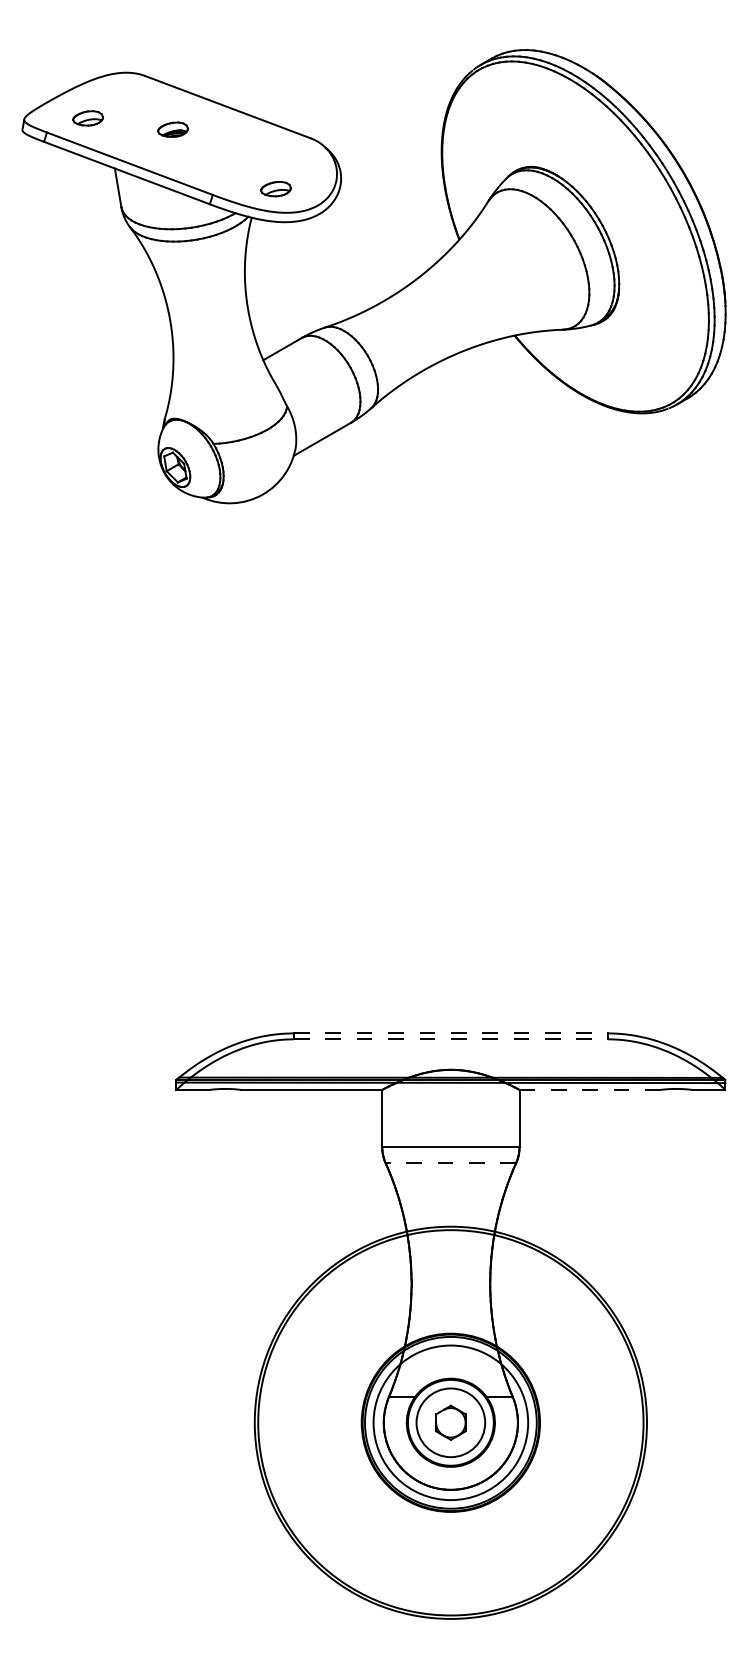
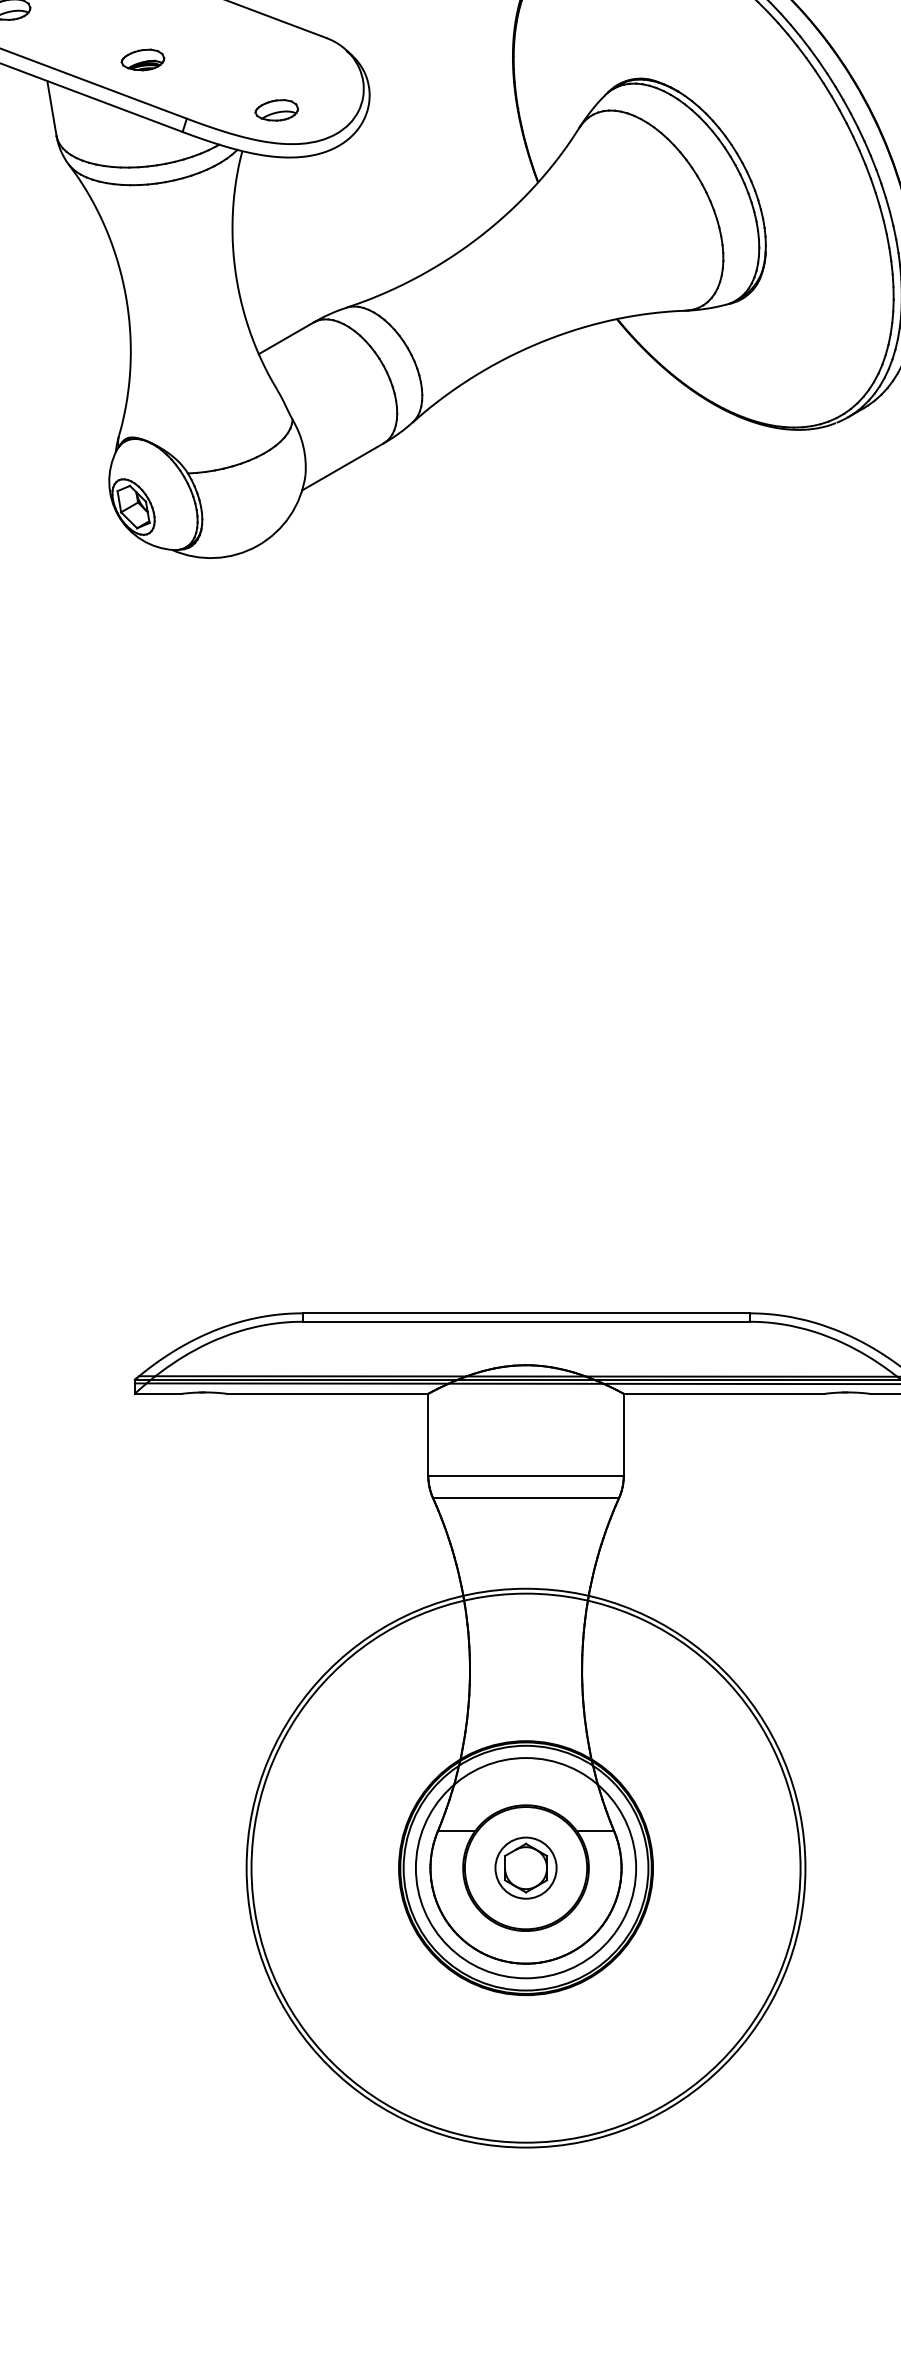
part: (172, 129) -> (142, 59), moved
line: (450, 1033) -> (525, 1313), dashed -> solid
line: (450, 1039) -> (525, 1322), dashed -> solid
line: (590, 1089) -> (724, 1393), dashed -> solid
line: (450, 1163) -> (525, 1498), dashed -> solid
circle: (450, 1422) -> (525, 1867), size x0.62

